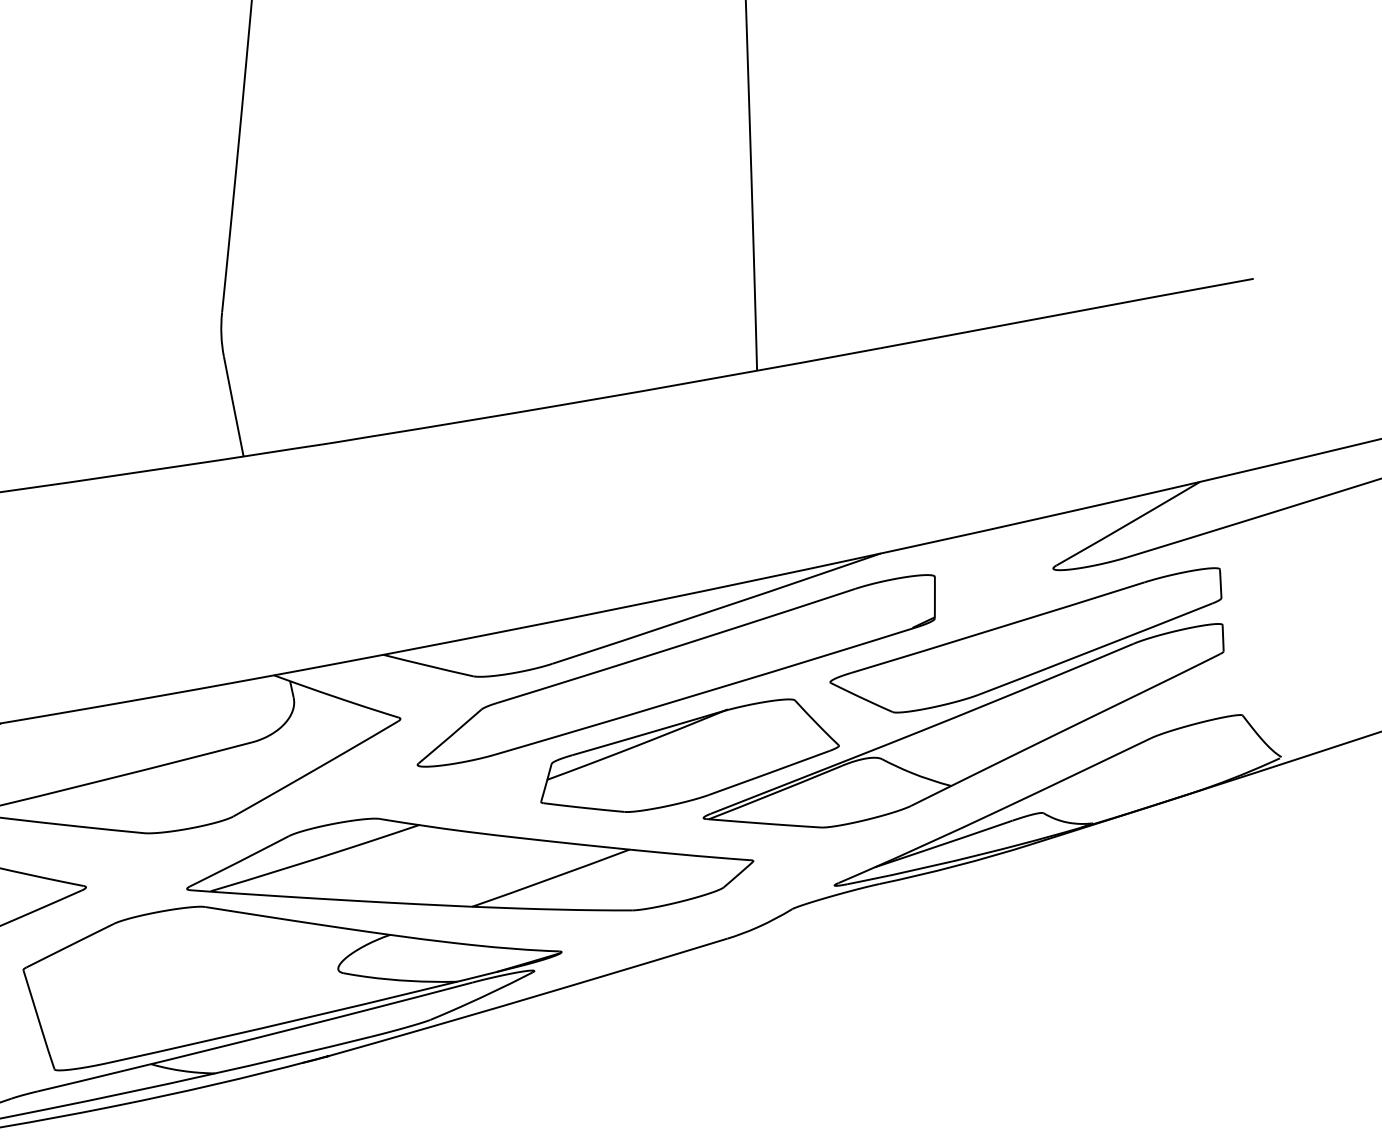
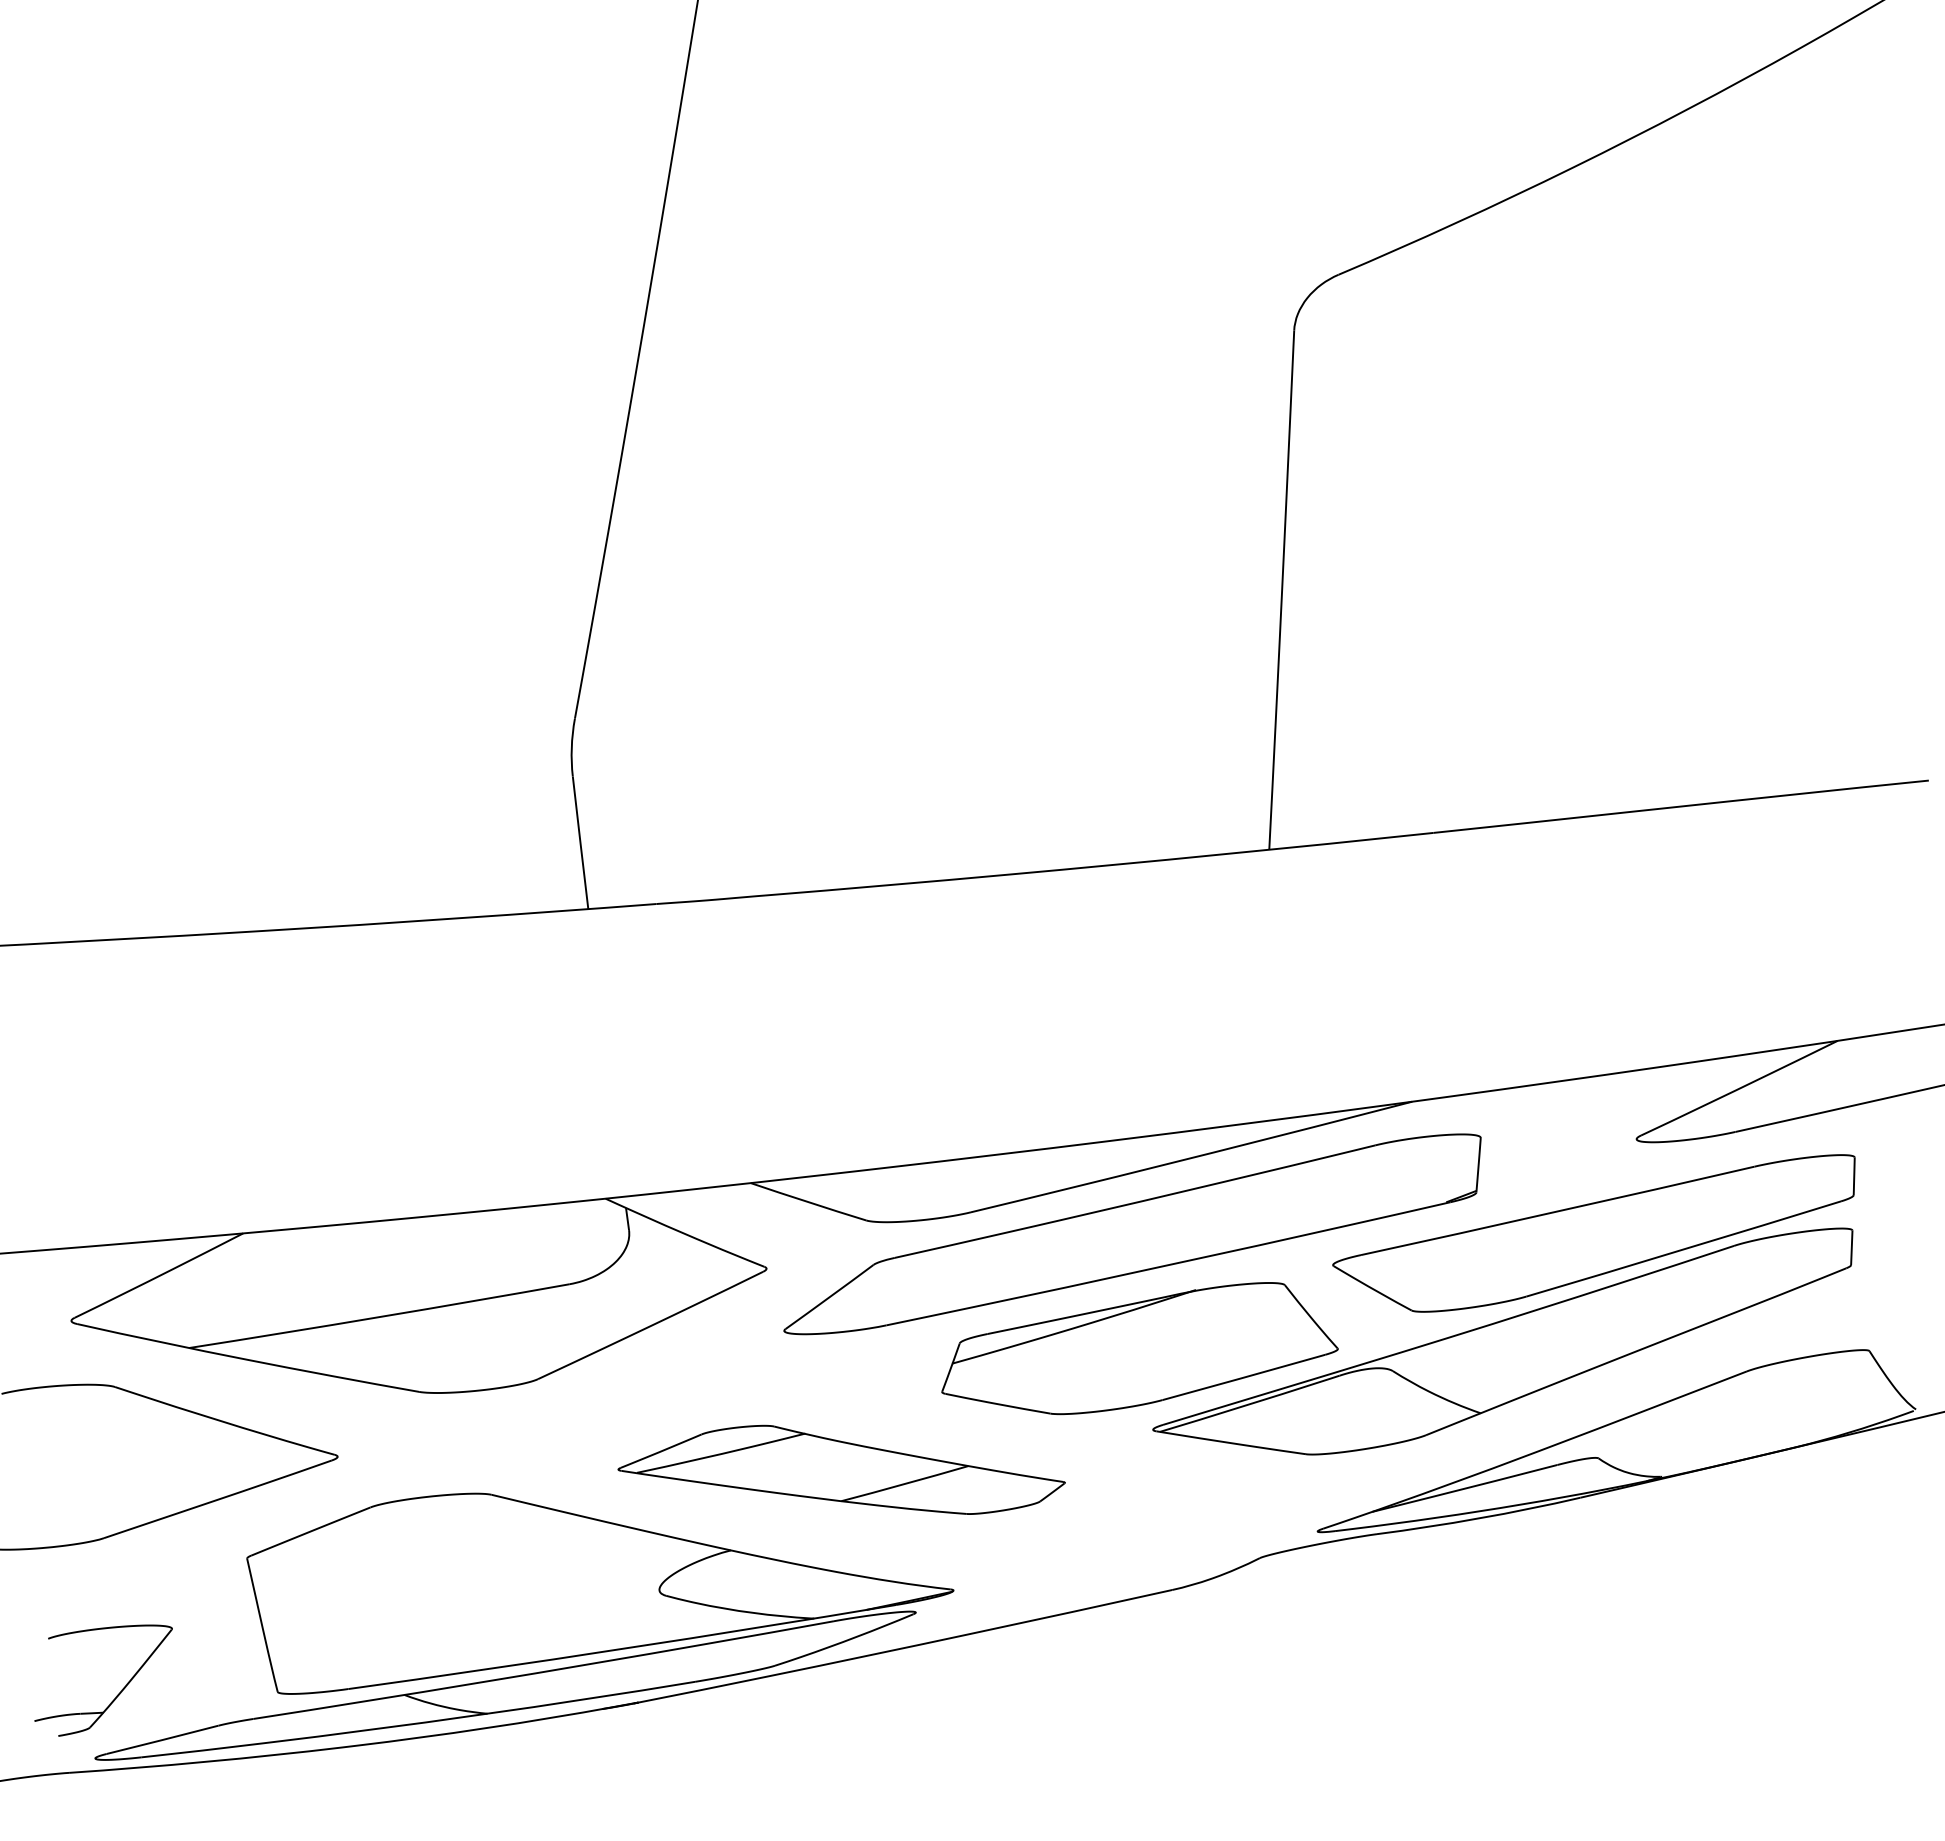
part: (469, 866) -> (841, 1469), size x0.6

